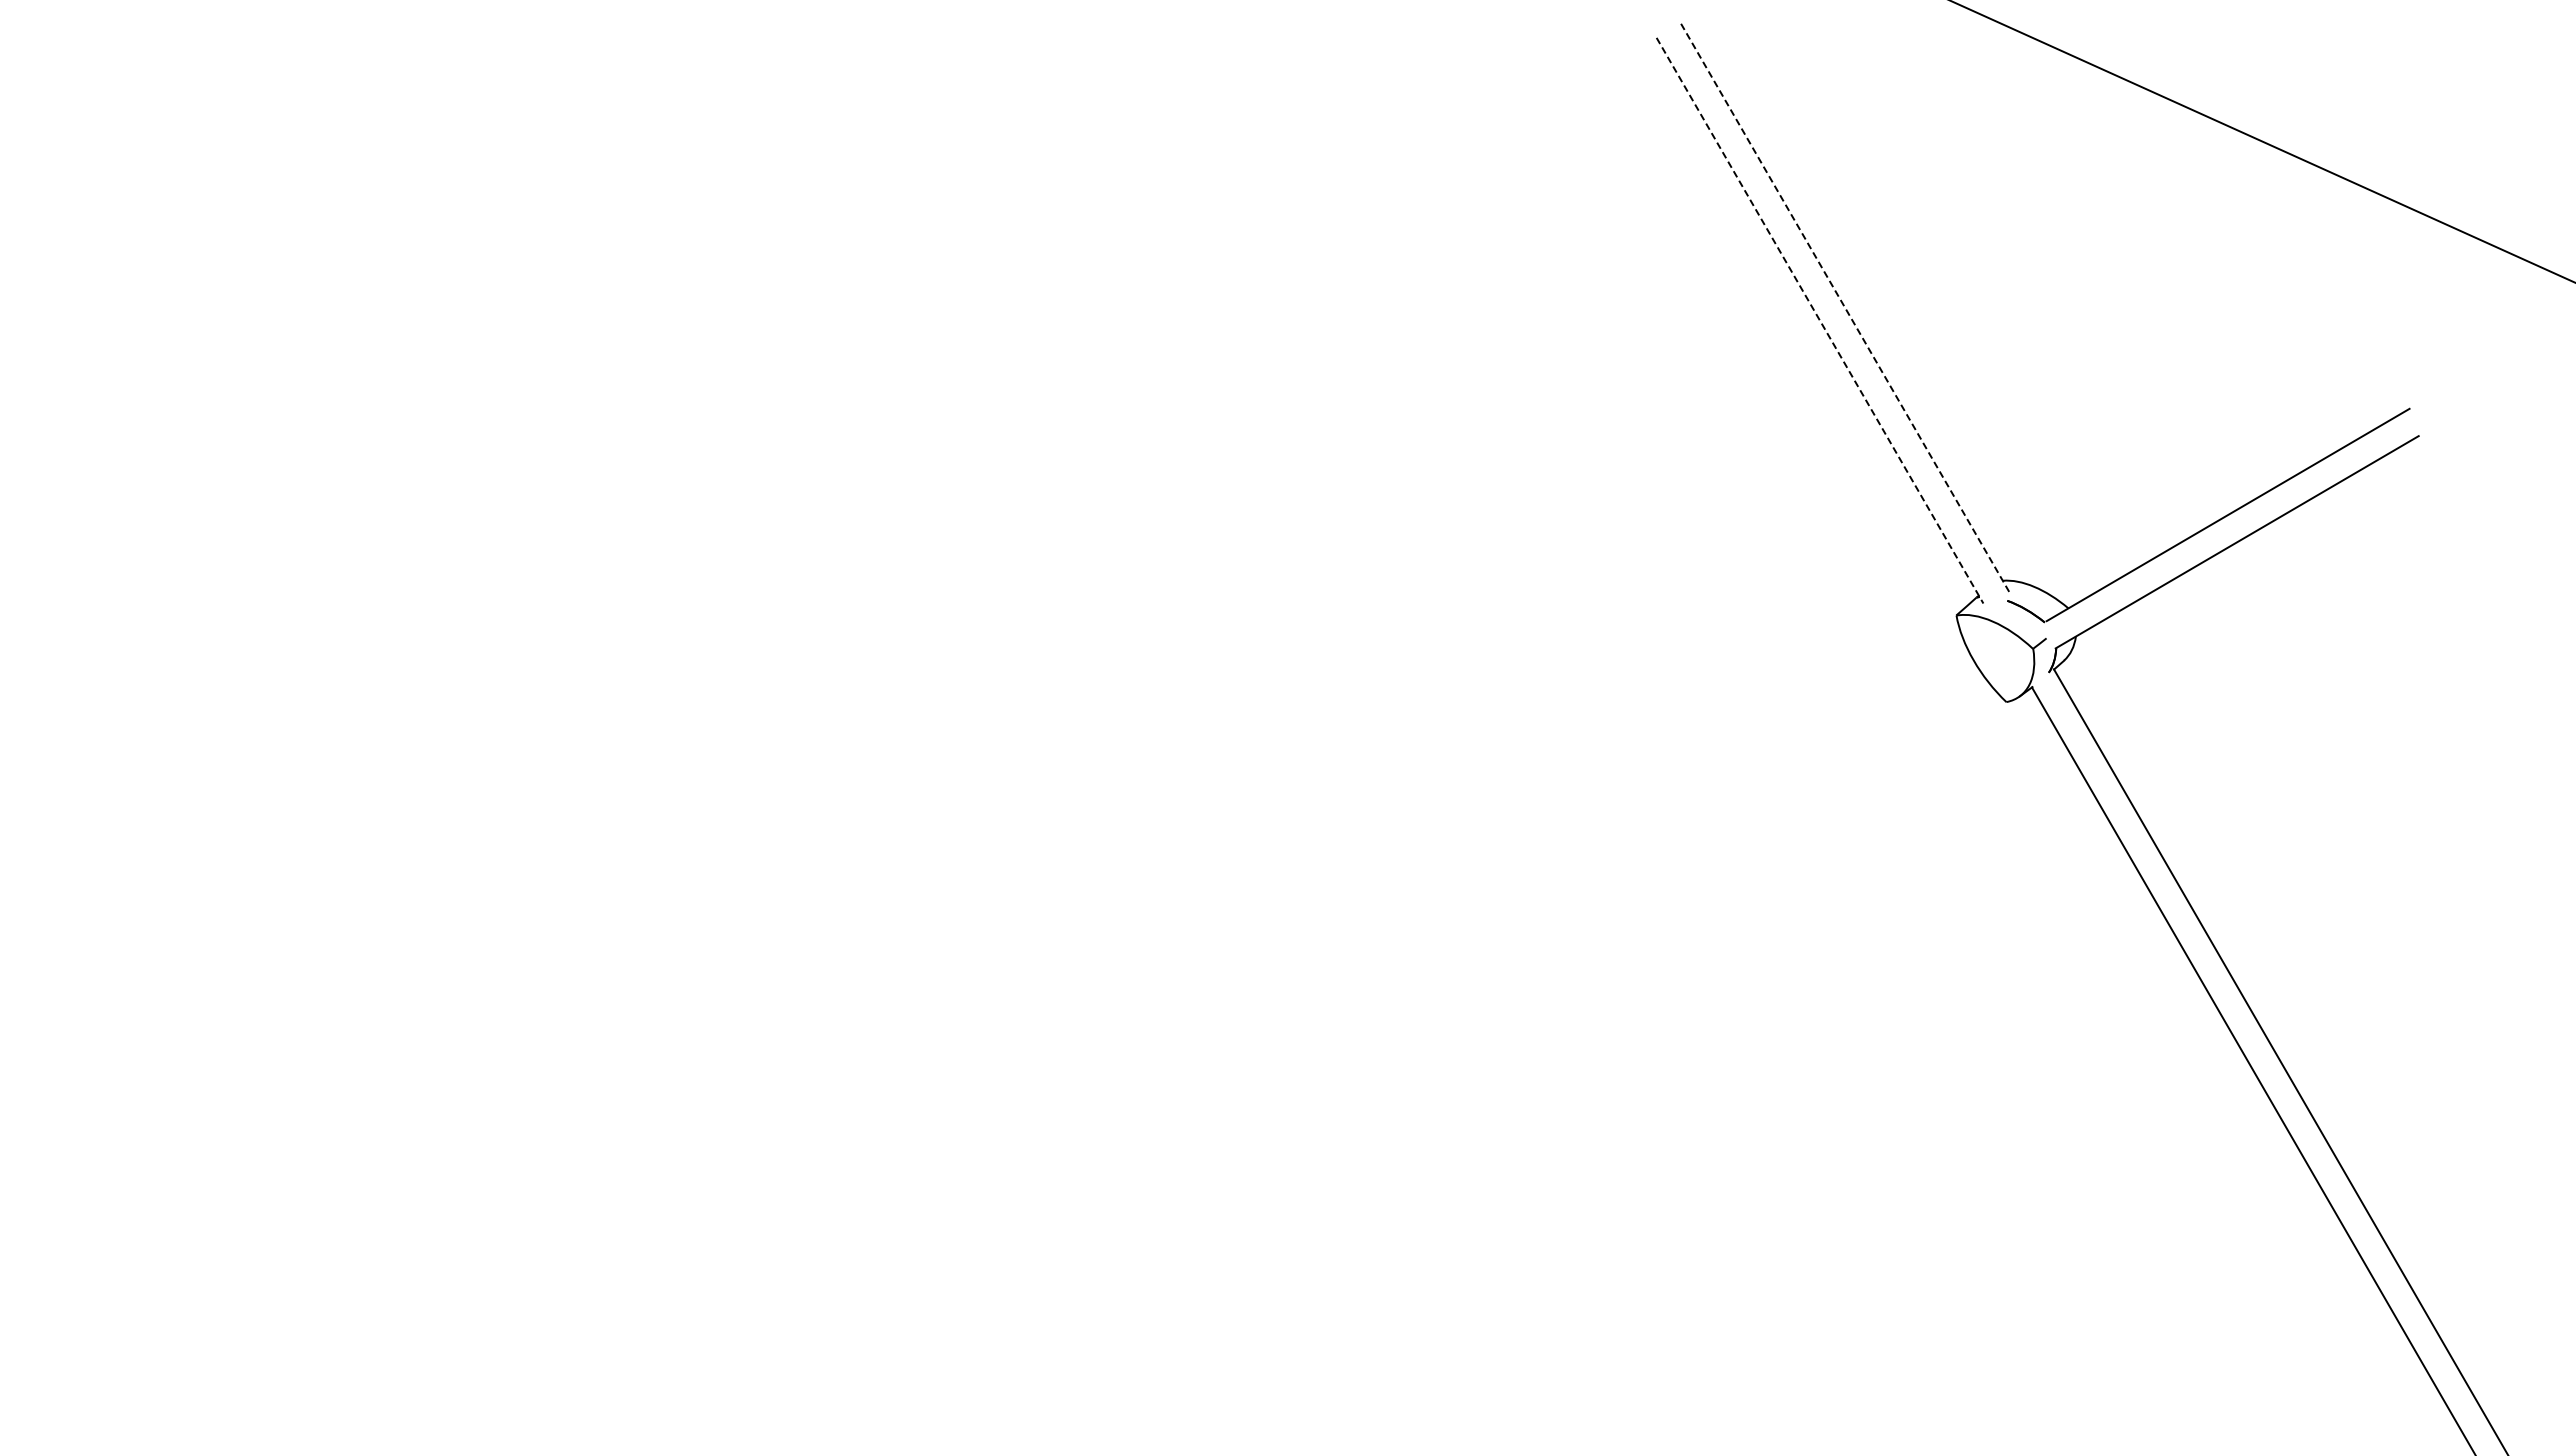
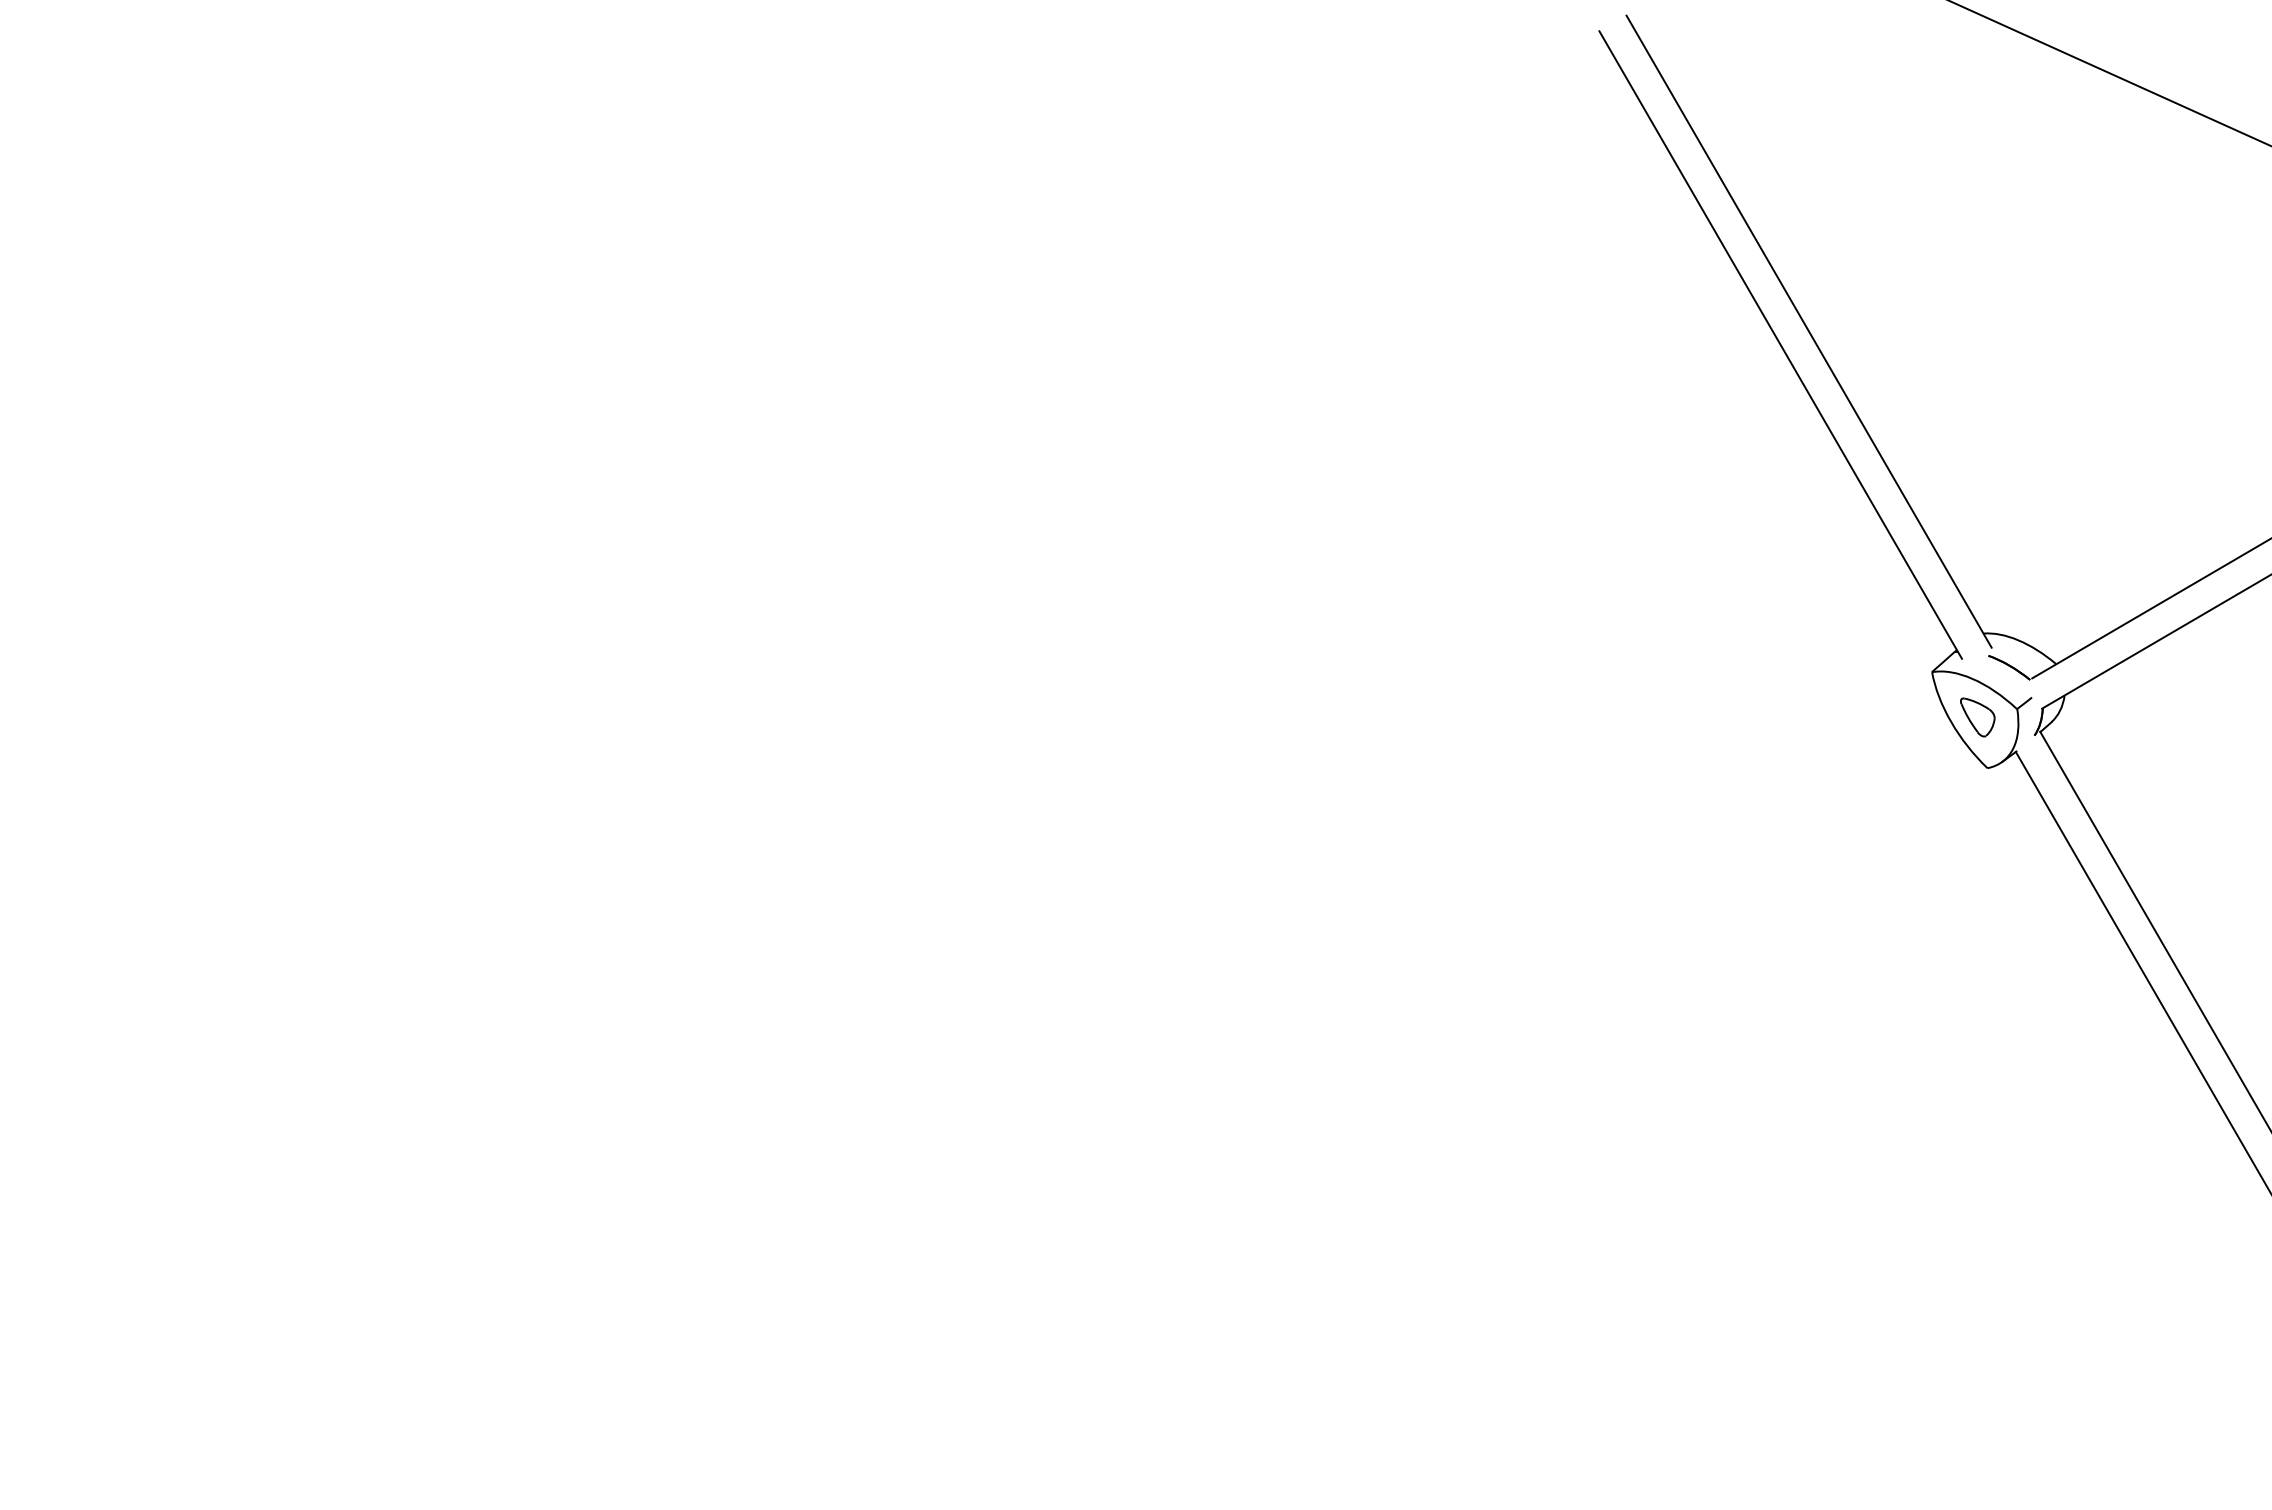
line: (1845, 308) -> (1808, 331), dashed -> solid
line: (1820, 320) -> (1781, 344), dashed -> solid
part: (1997, 656) -> (1977, 717), added

